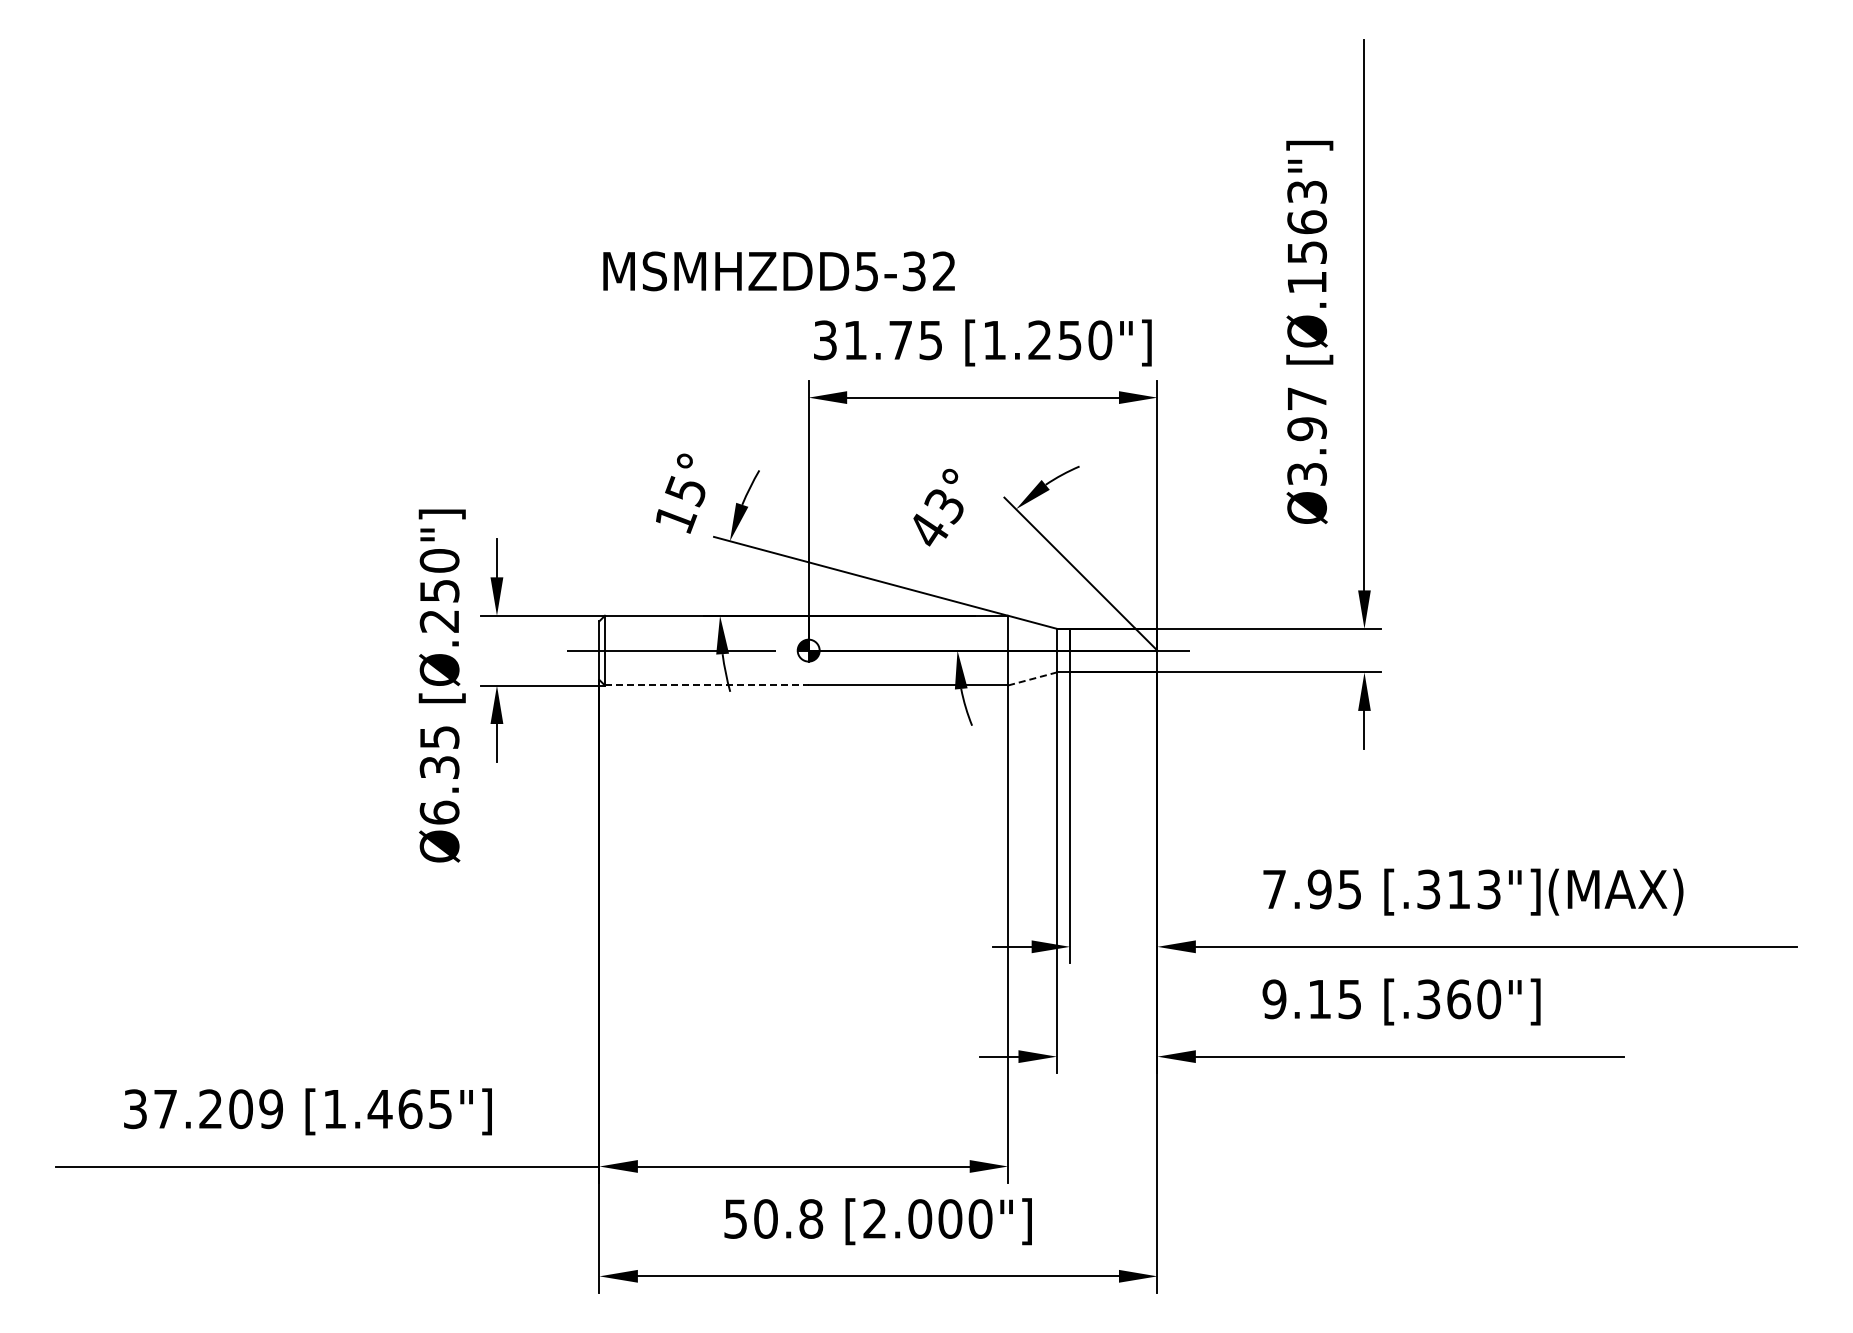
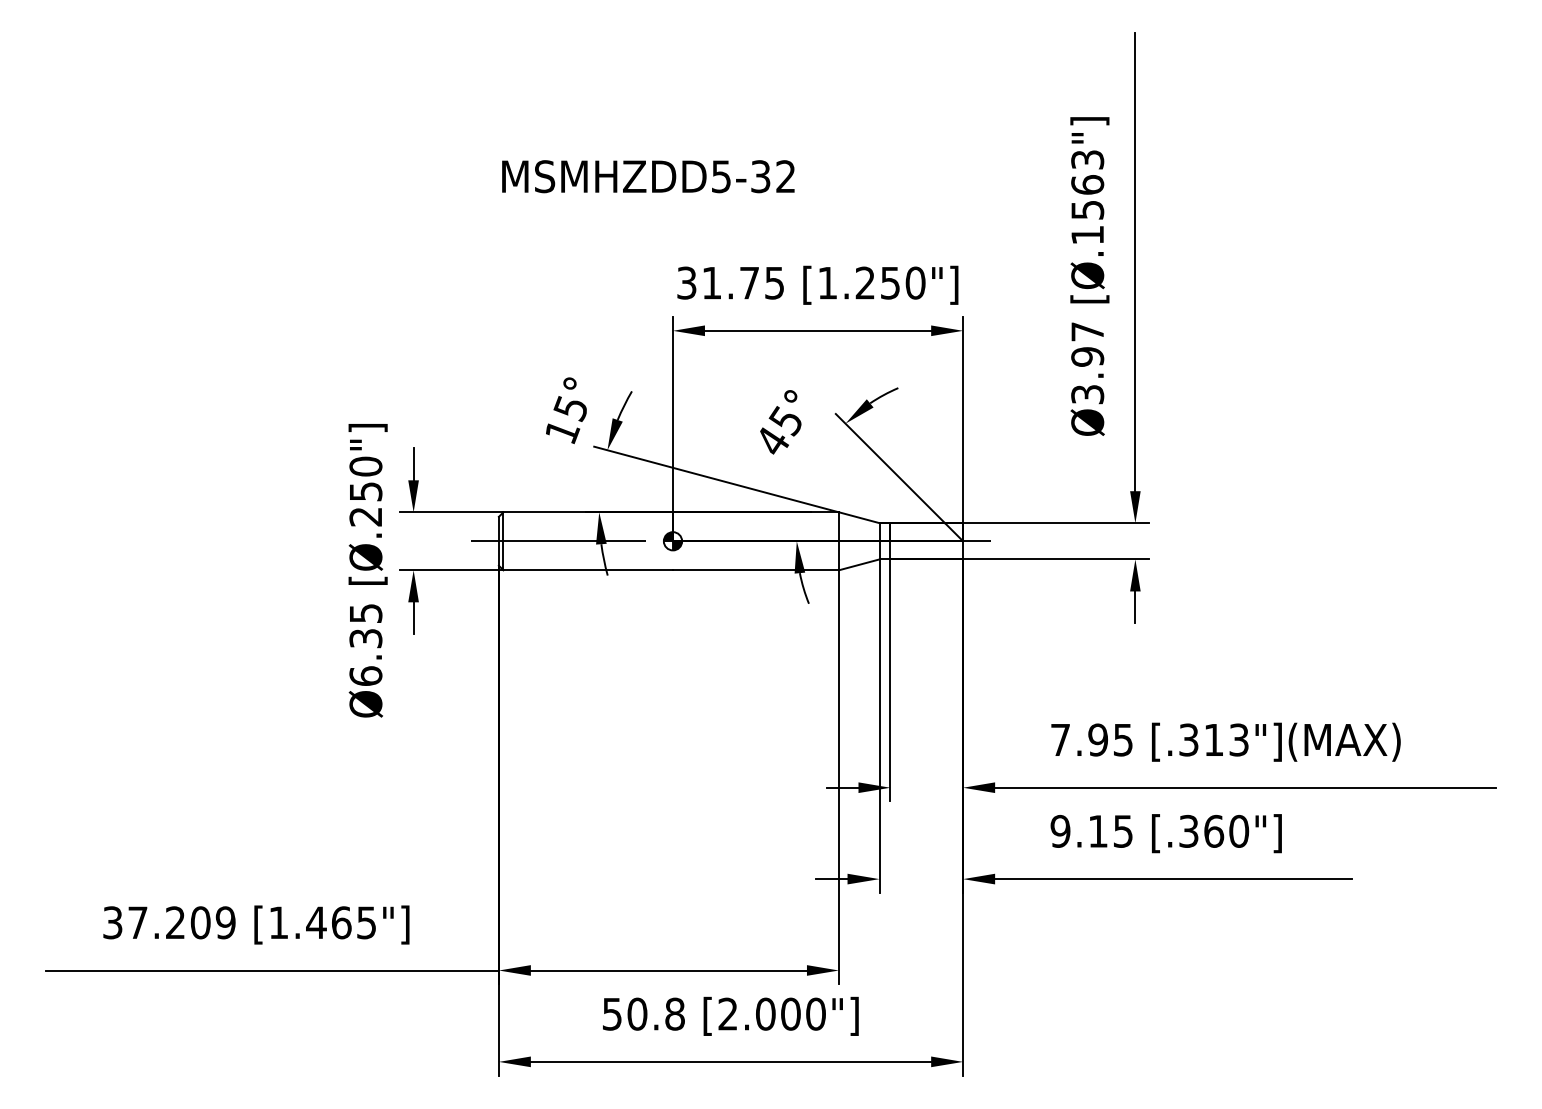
text: (778, 271) -> (647, 176), moved
text: (943, 506) -> (785, 421), 43° -> 45°
line: (1033, 678) -> (860, 564), dashed -> solid
line: (706, 685) -> (587, 570), dashed -> solid

